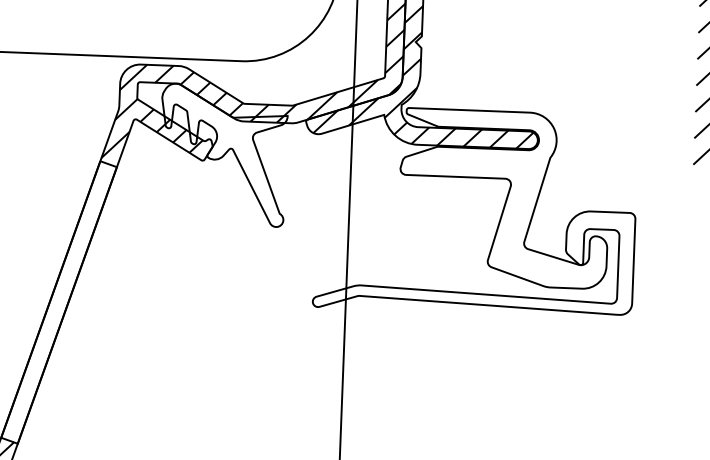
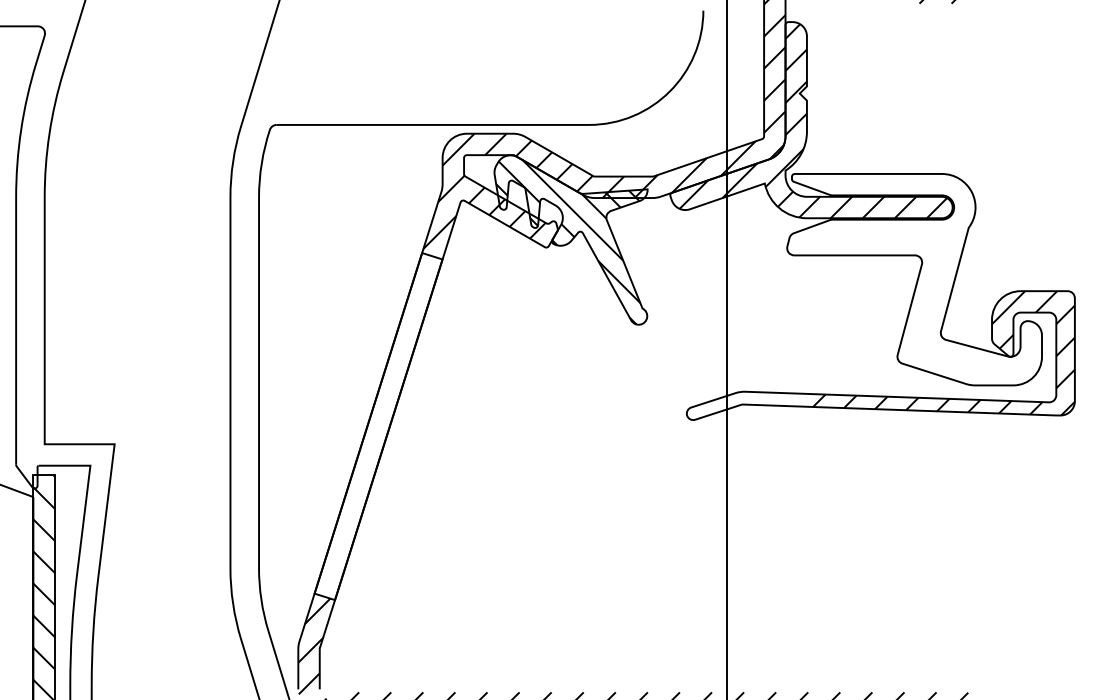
hatch: (220, 157) -> (568, 242), added
hatch: (525, 260) -> (943, 353), added

